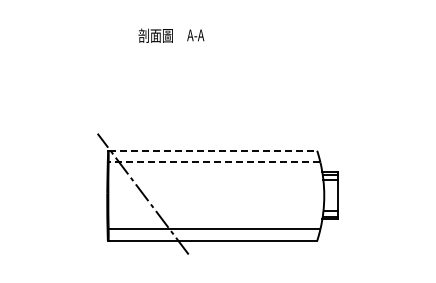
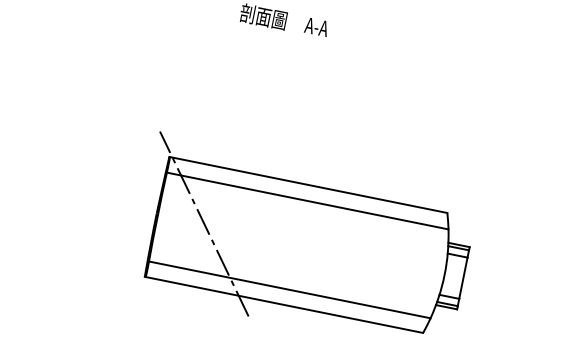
line: (213, 150) -> (309, 184), dashed -> solid
line: (214, 162) -> (307, 201), dashed -> solid

